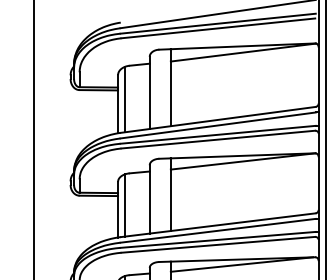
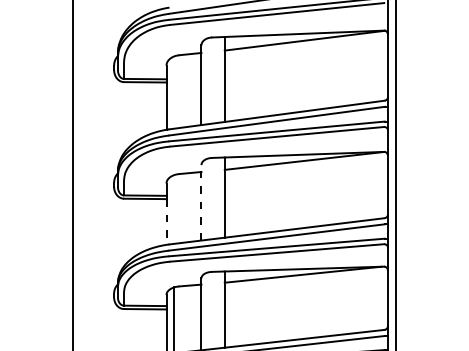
line: (125, 99) -> (174, 92), removed
line: (149, 199) -> (201, 202), solid -> dashed
line: (125, 205) -> (174, 209), removed
line: (118, 217) -> (166, 222), solid -> dashed

